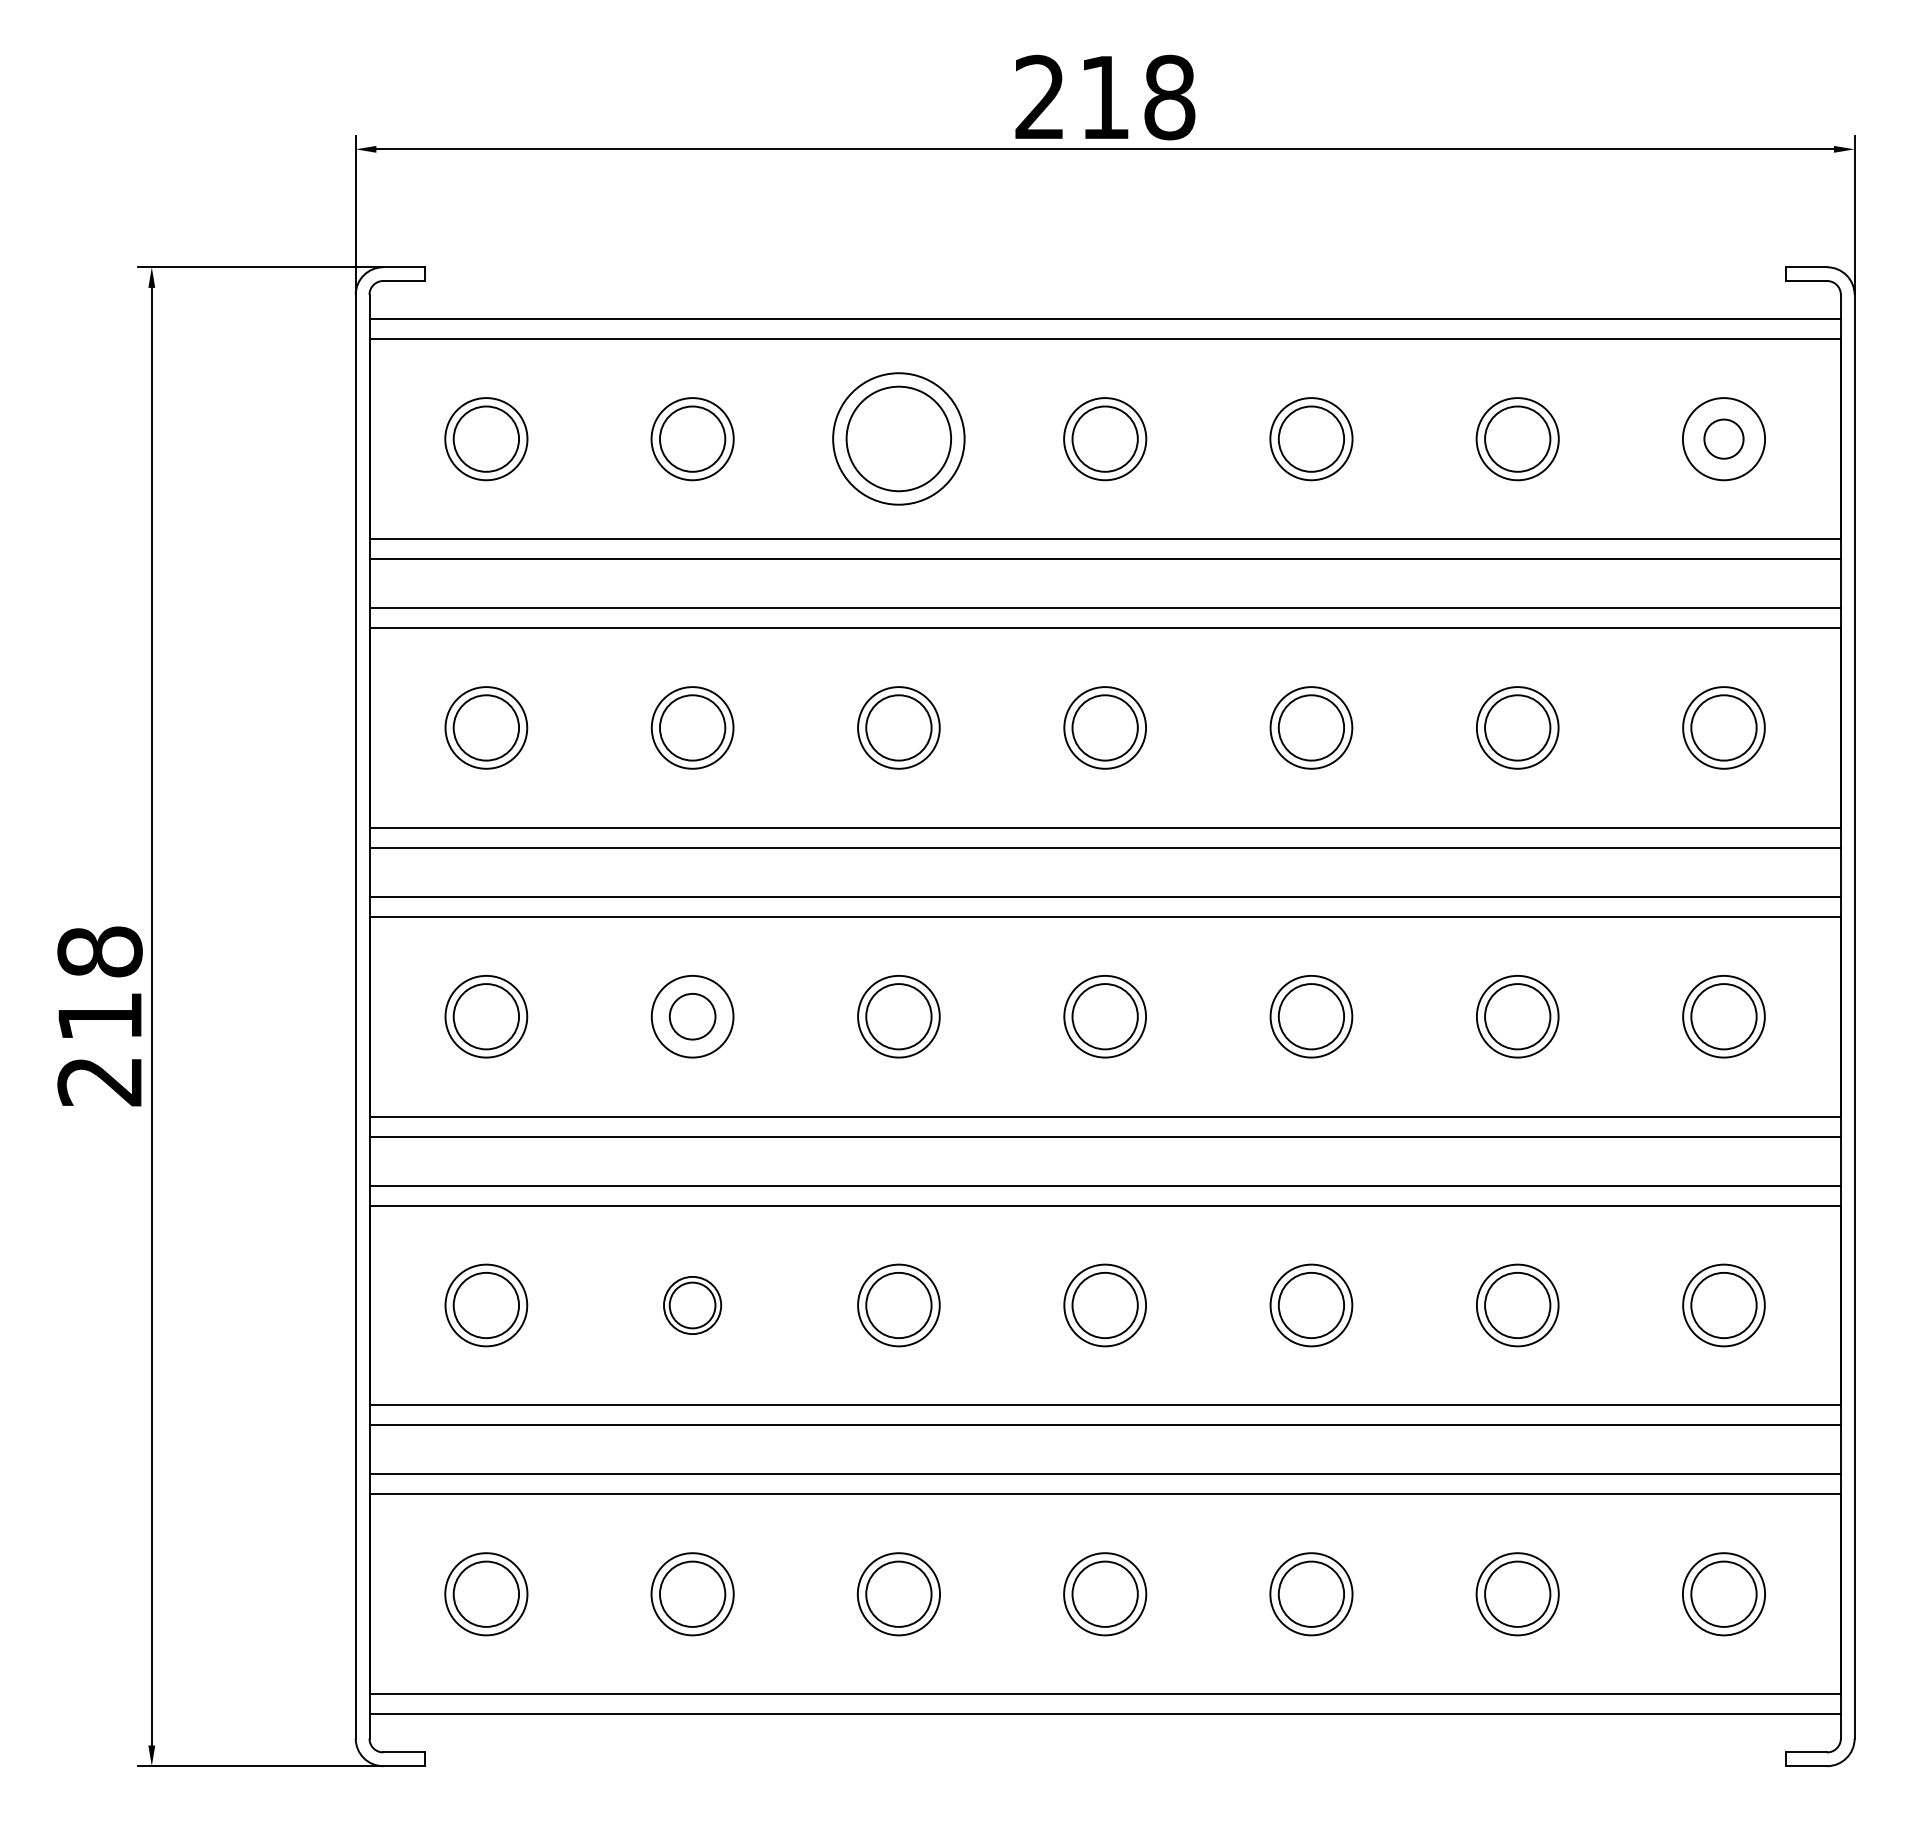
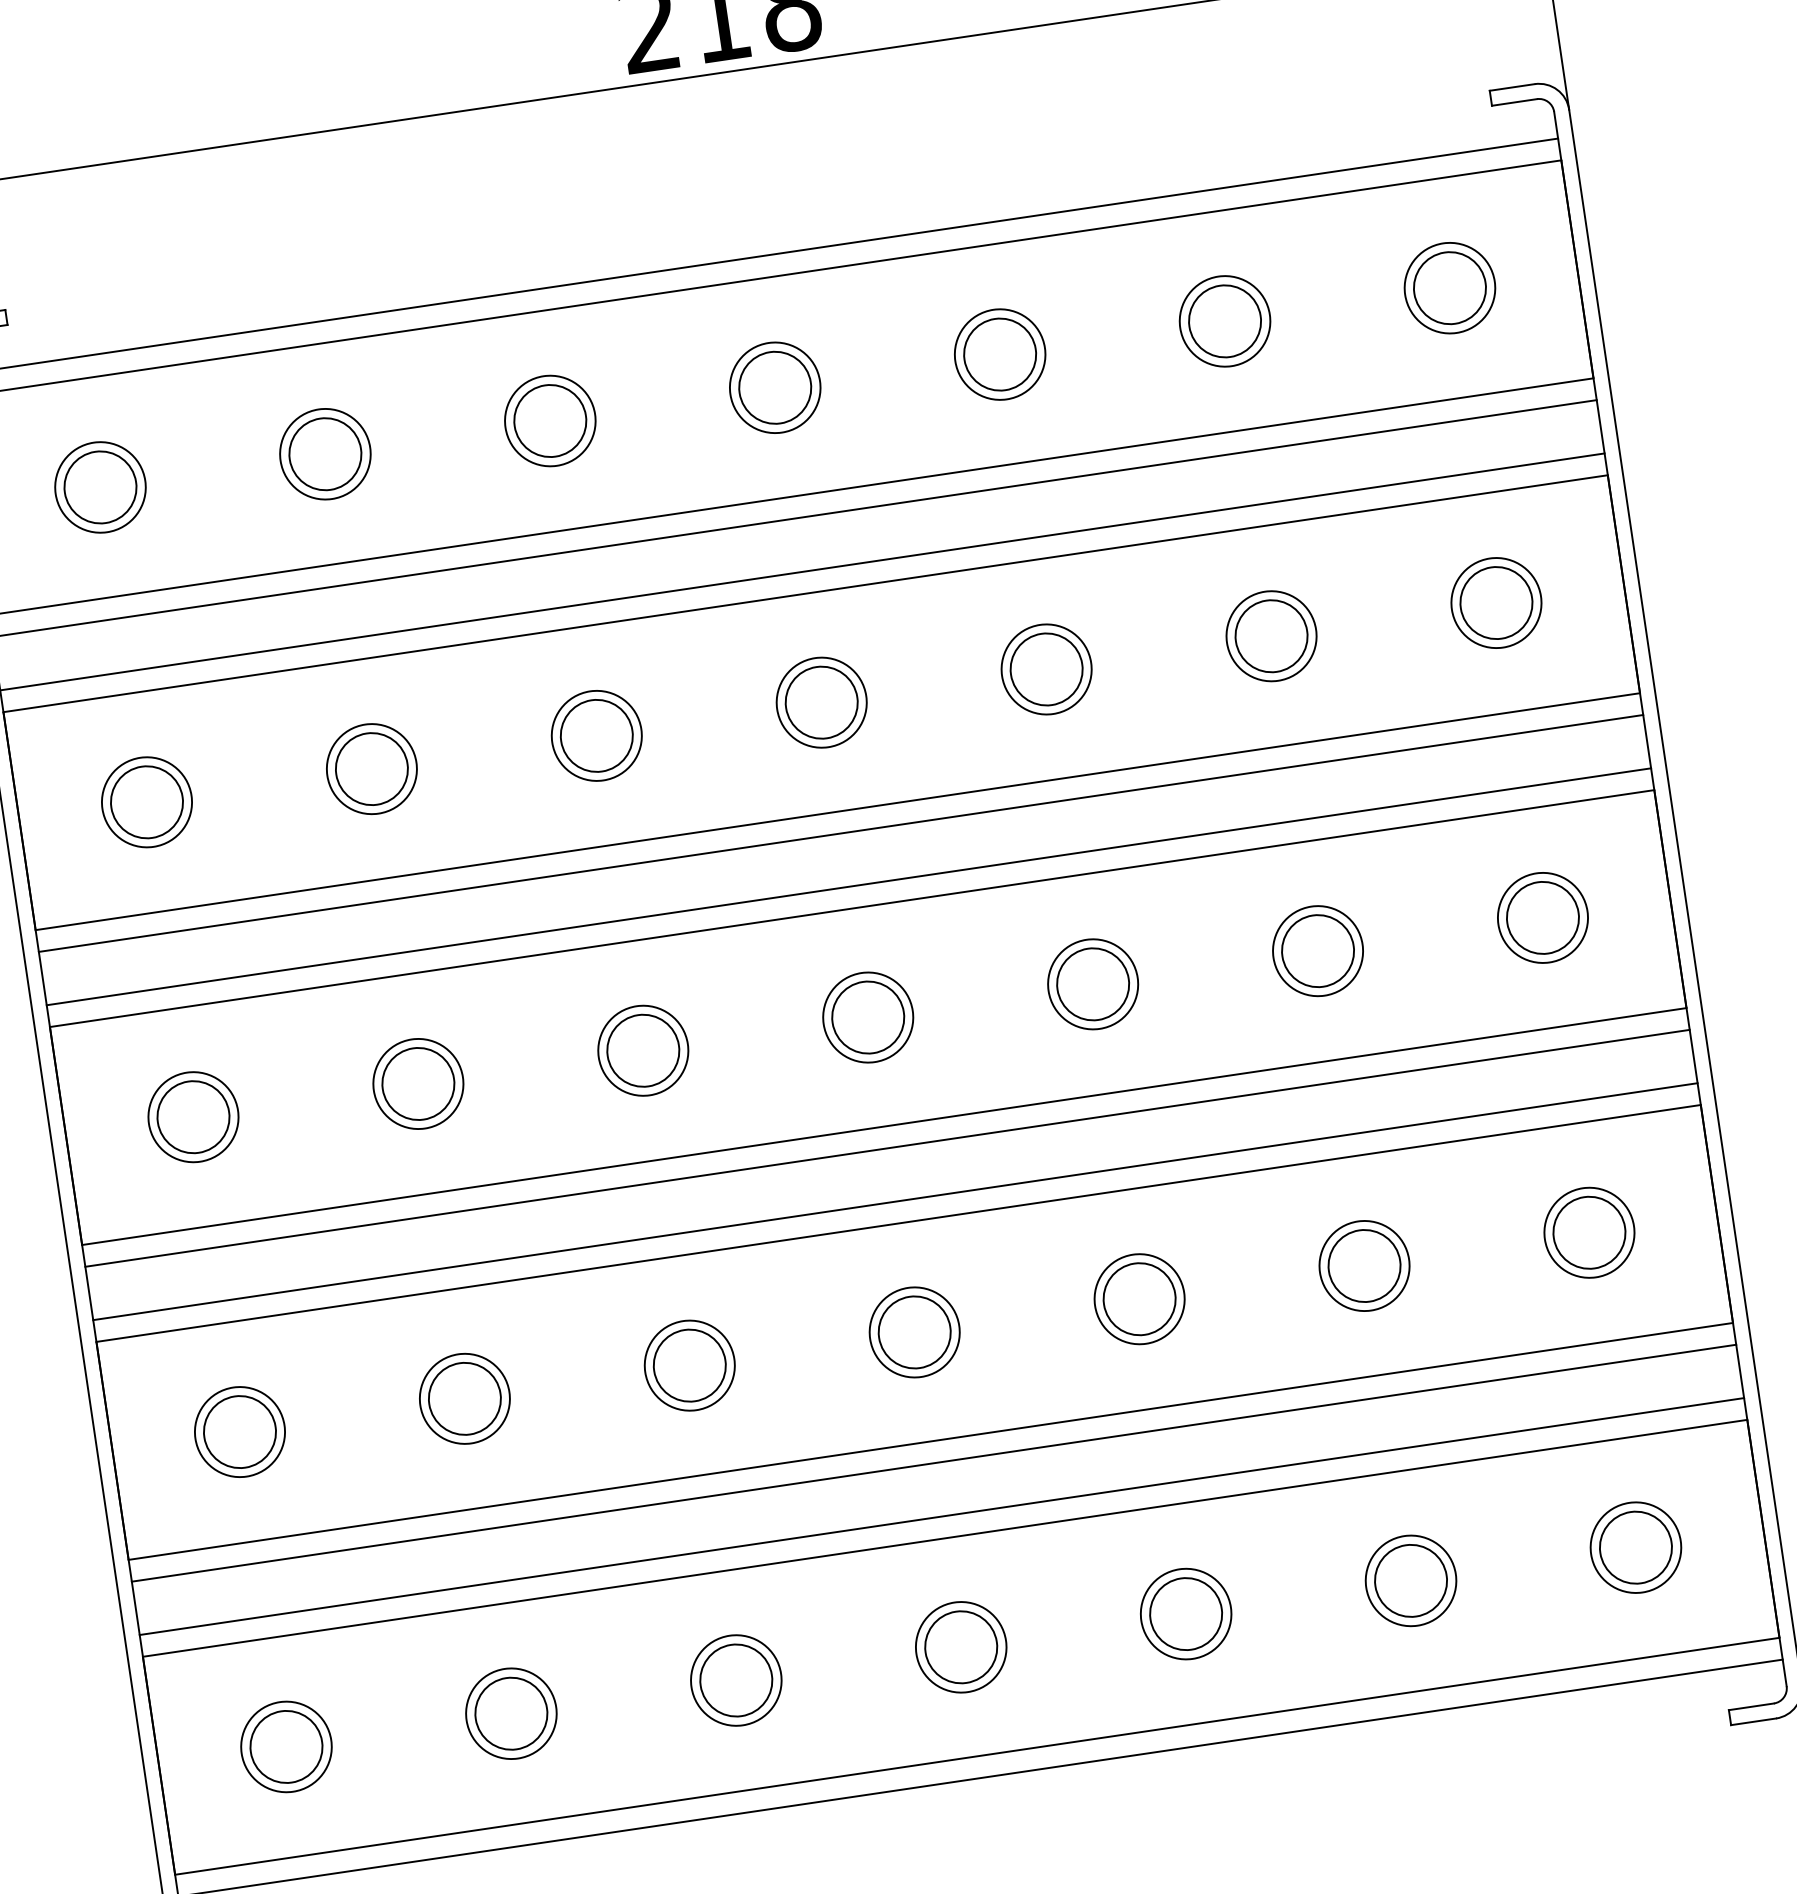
circle: (1723, 438) -> (1449, 287), size x1.67
part: (898, 439) -> (549, 421), size x0.62
circle: (692, 1016) -> (418, 1083), size x1.43
part: (692, 1305) -> (464, 1398), size x1.43

